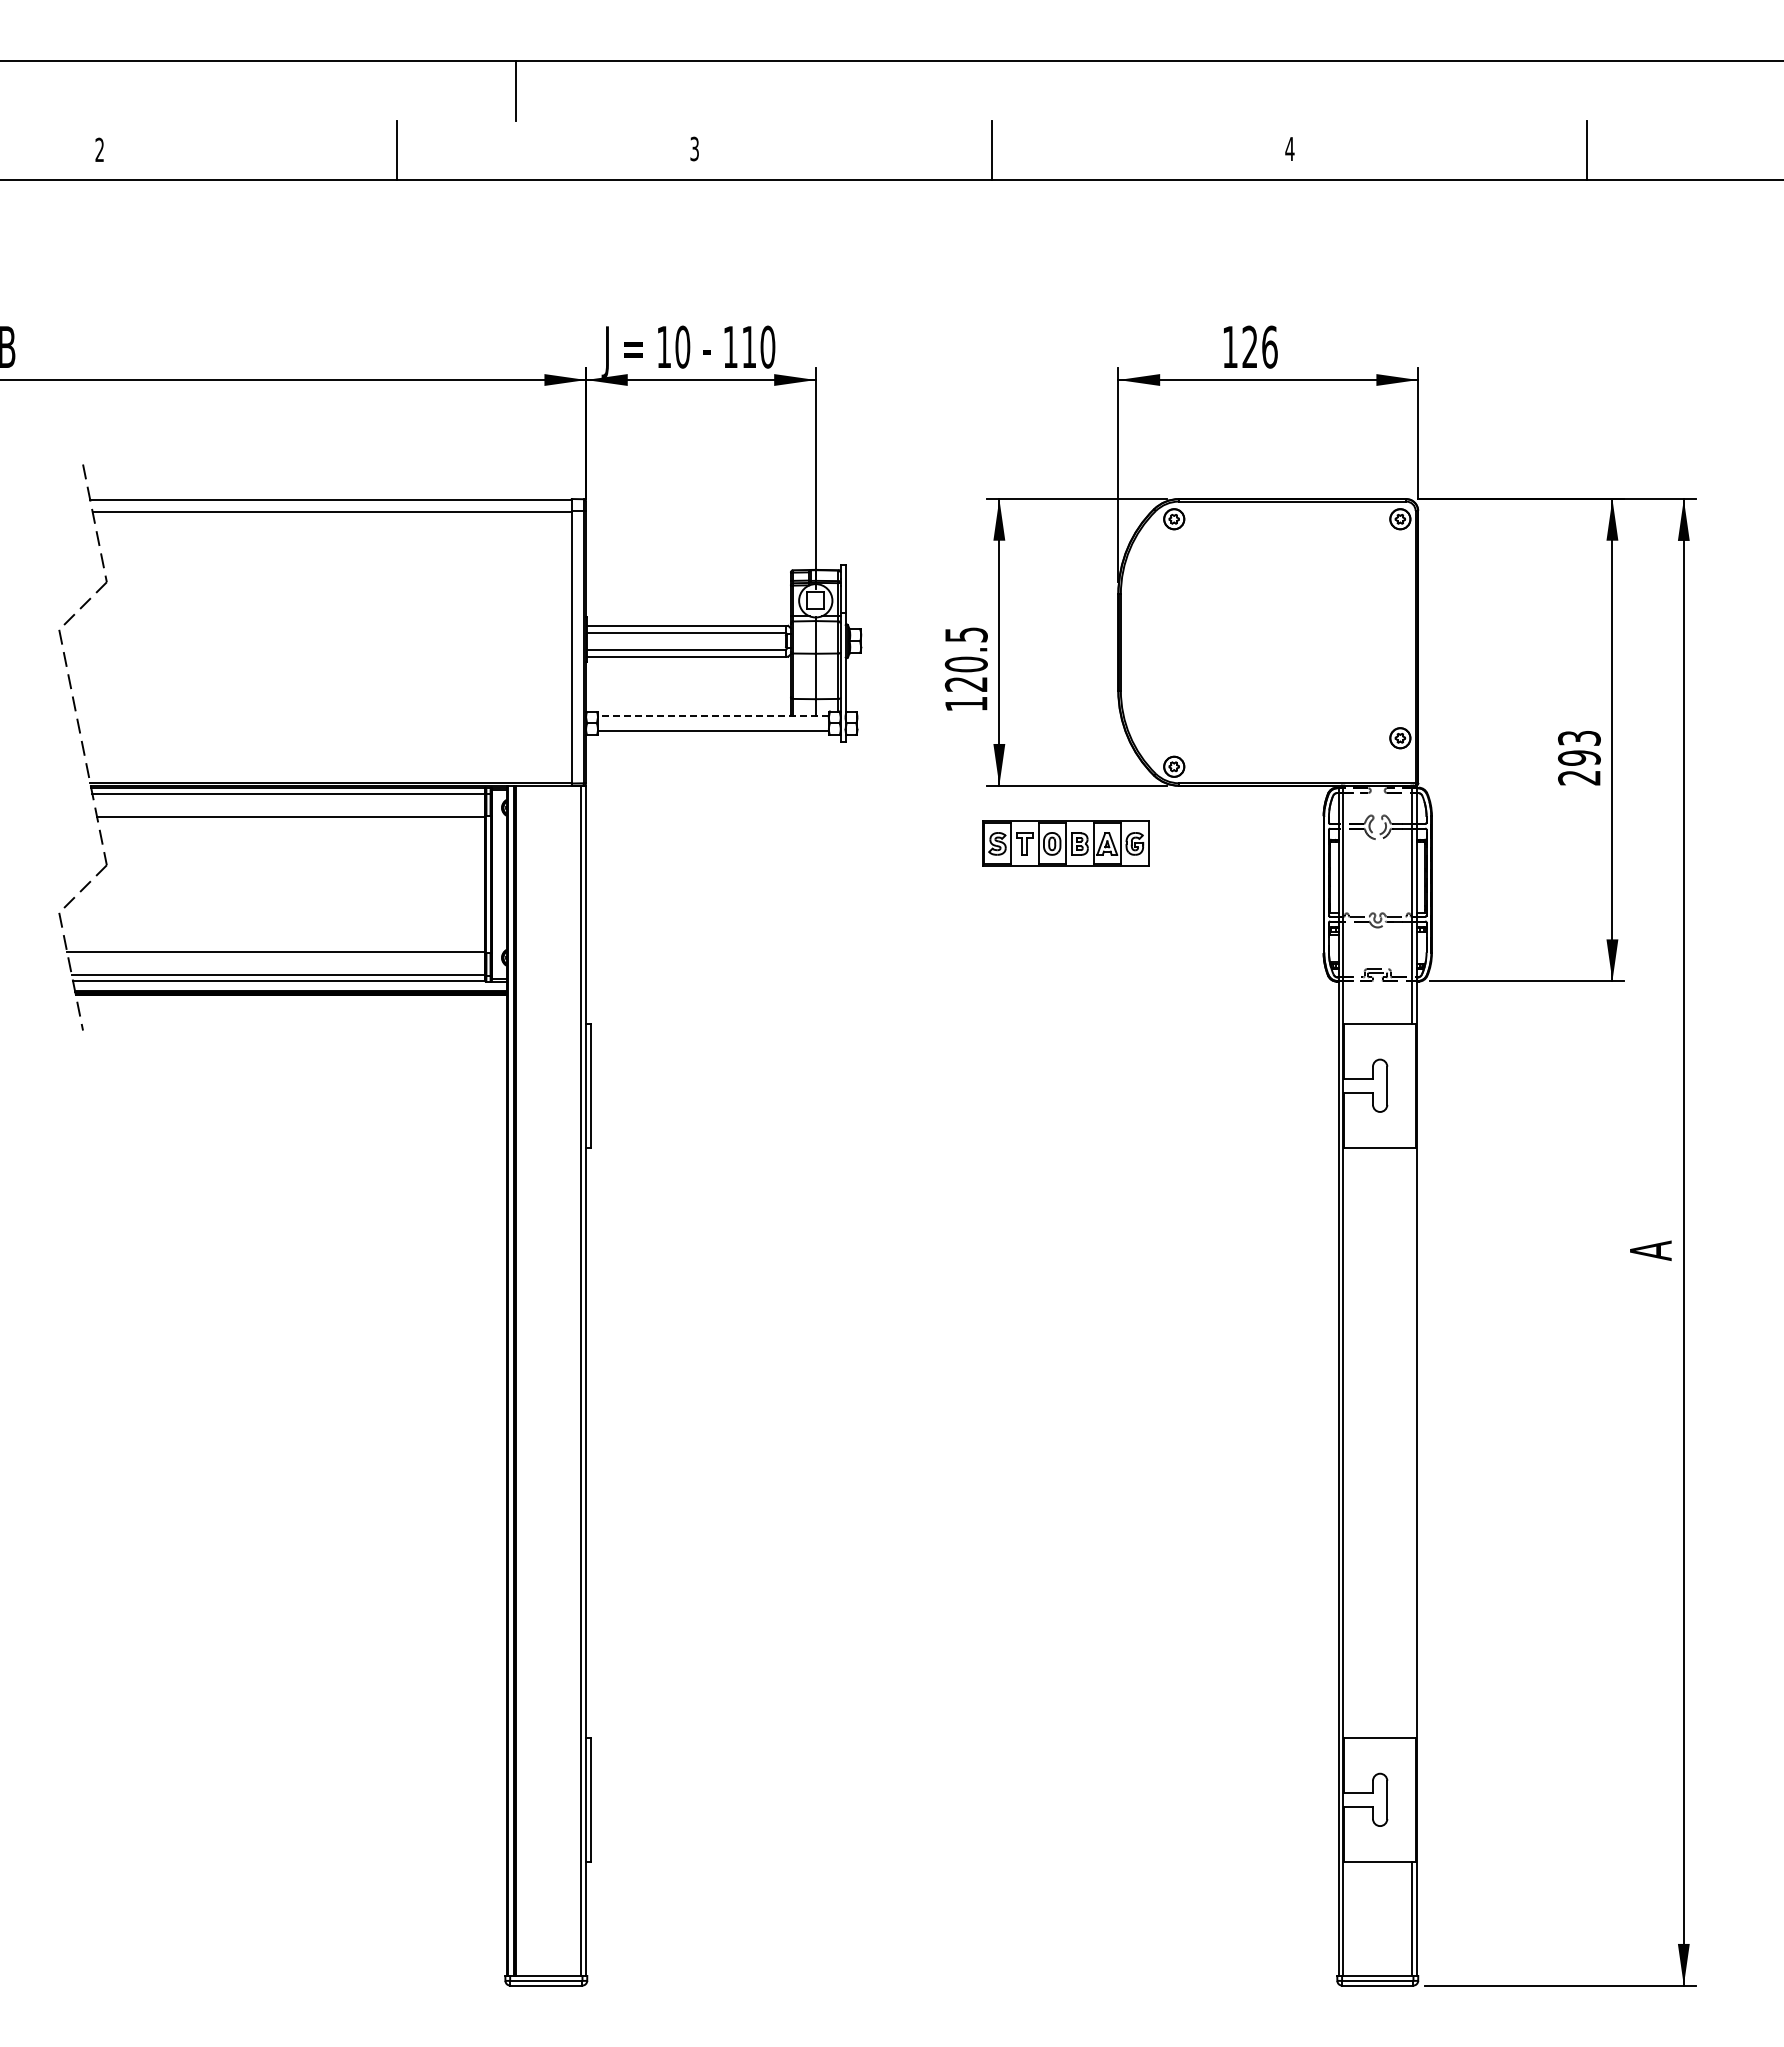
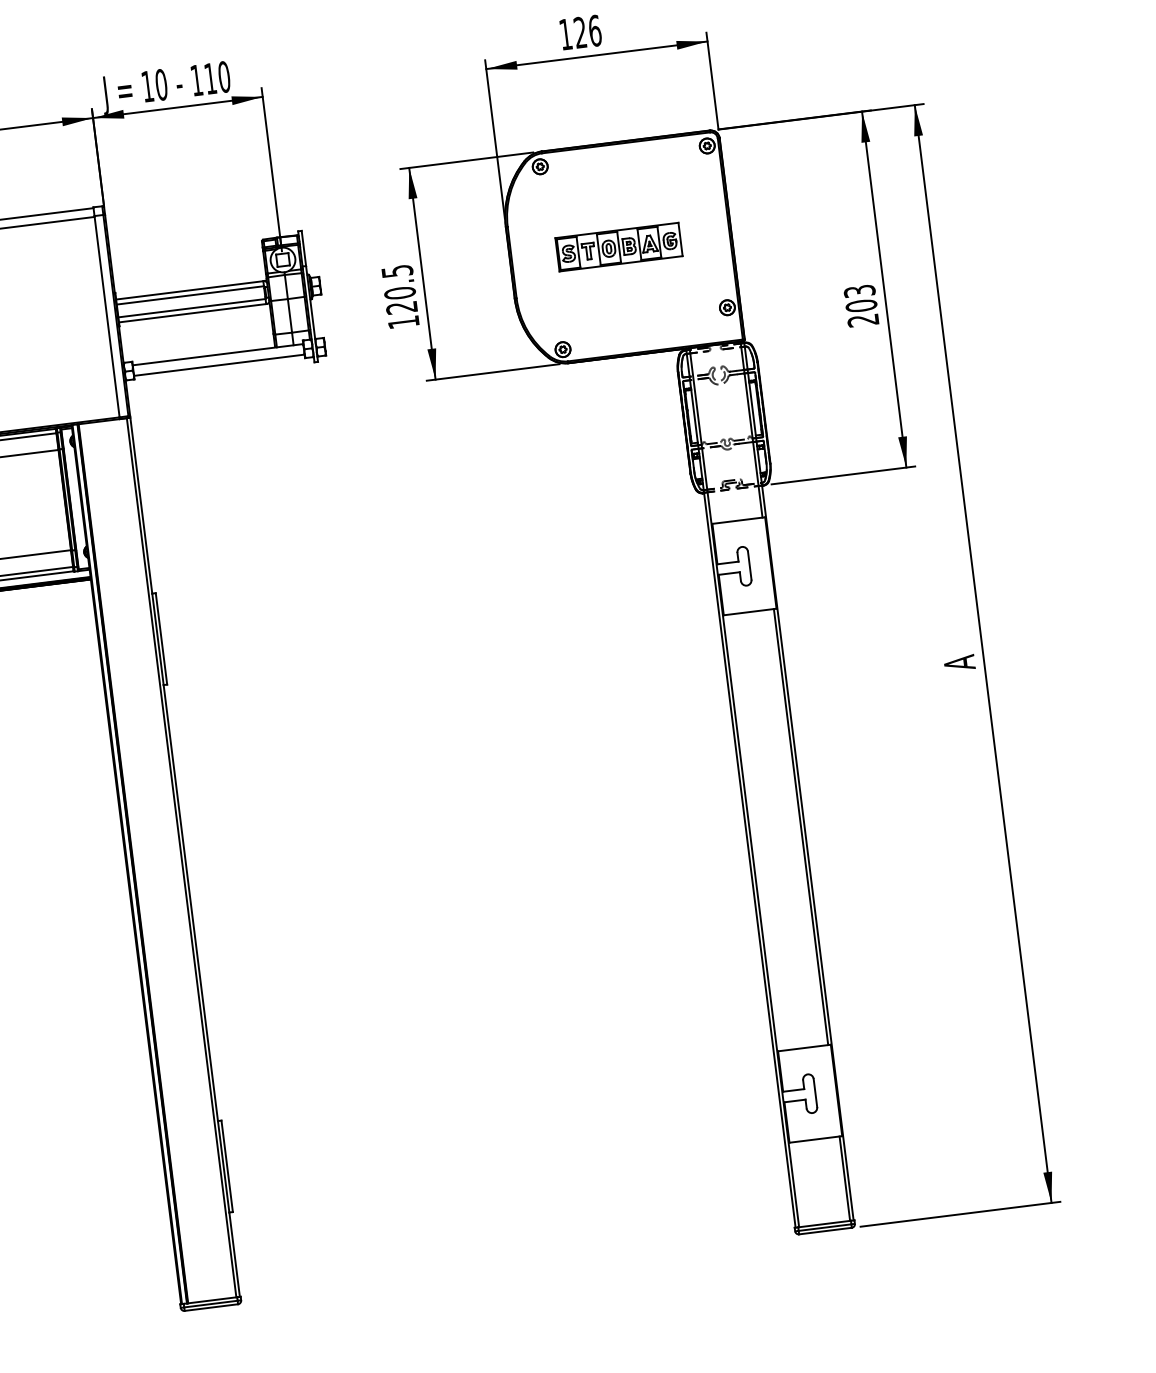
line: (712, 716) -> (217, 354), dashed -> solid
text: (1579, 757) -> (861, 305), 293 -> 203
part: (1065, 843) -> (618, 247), moved
line: (1412, 1442) -> (801, 826), added

